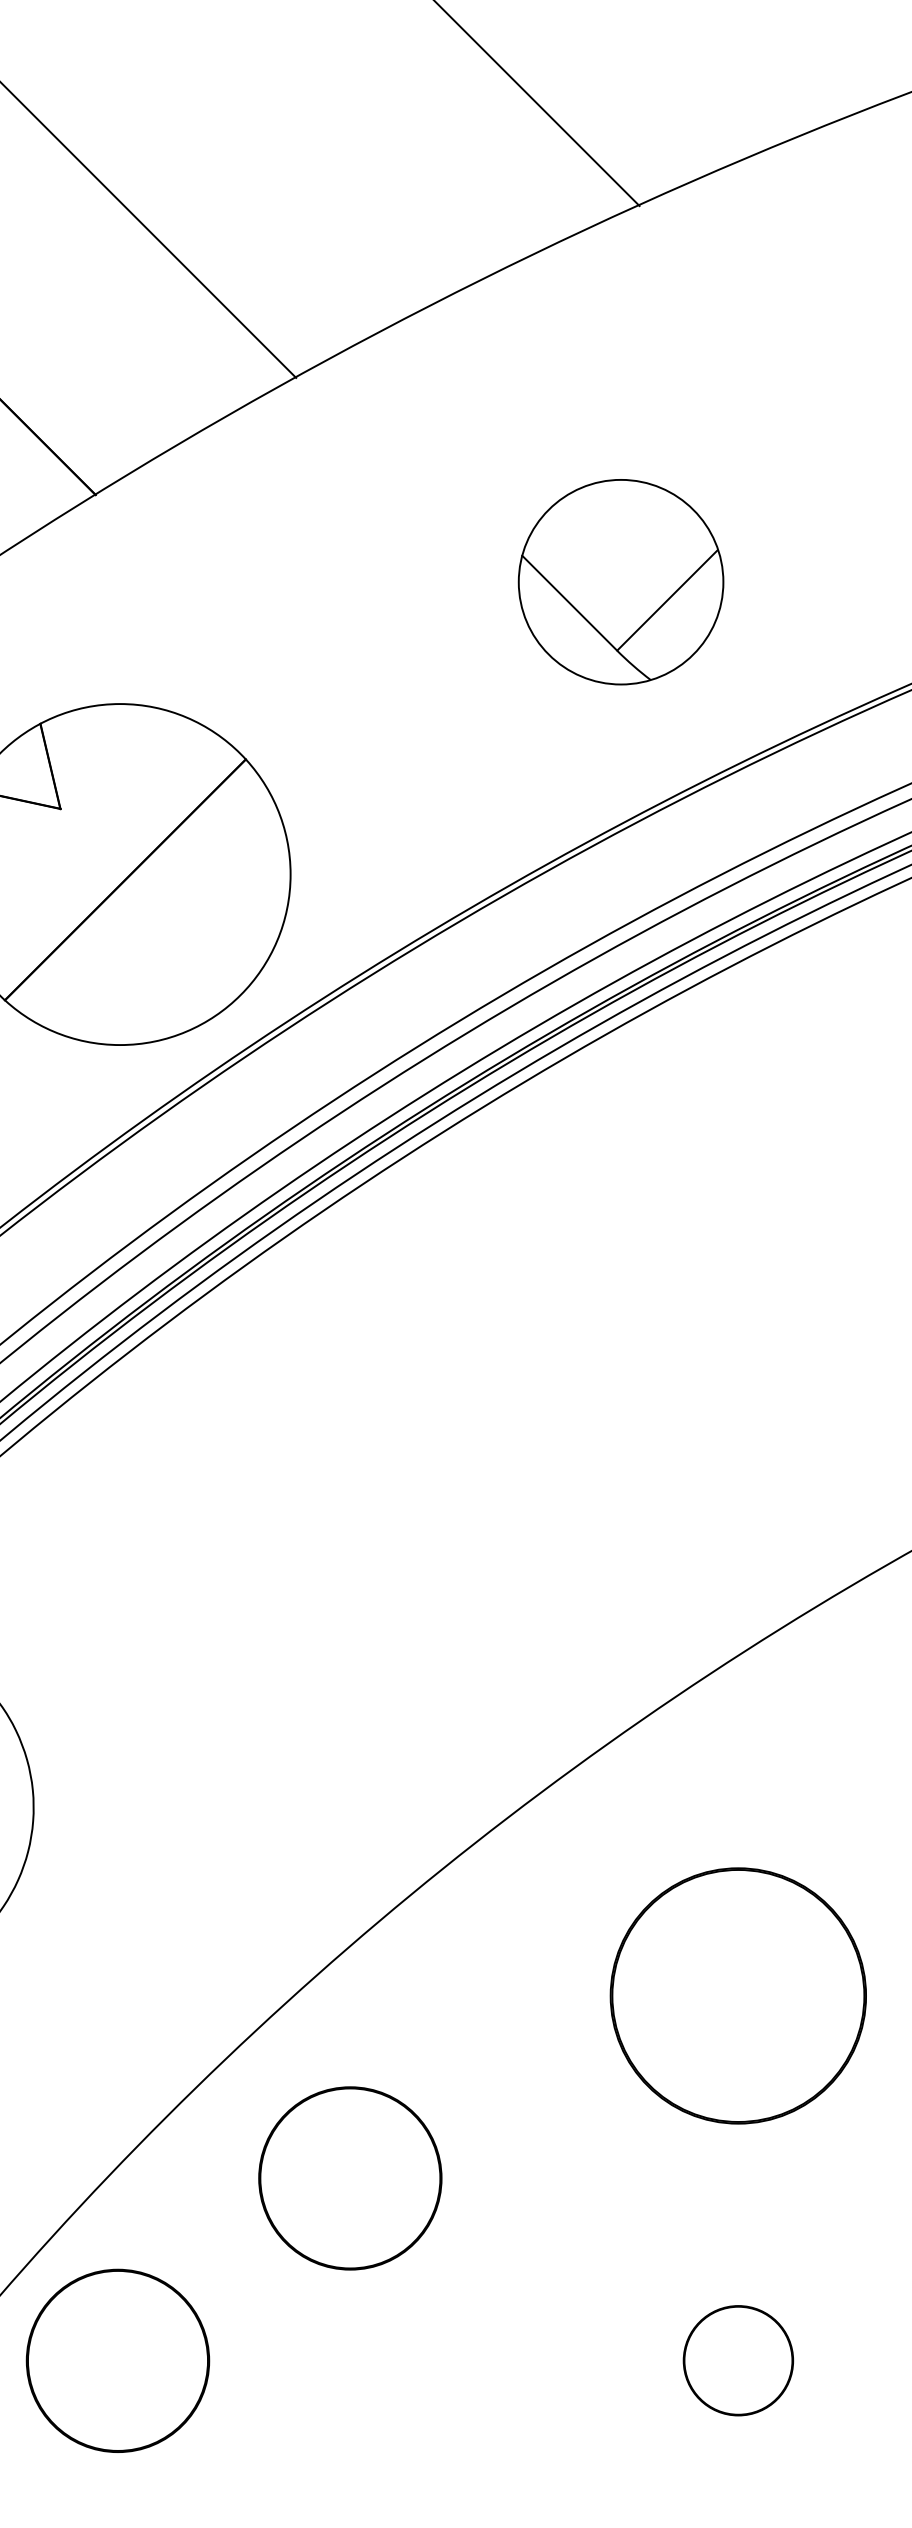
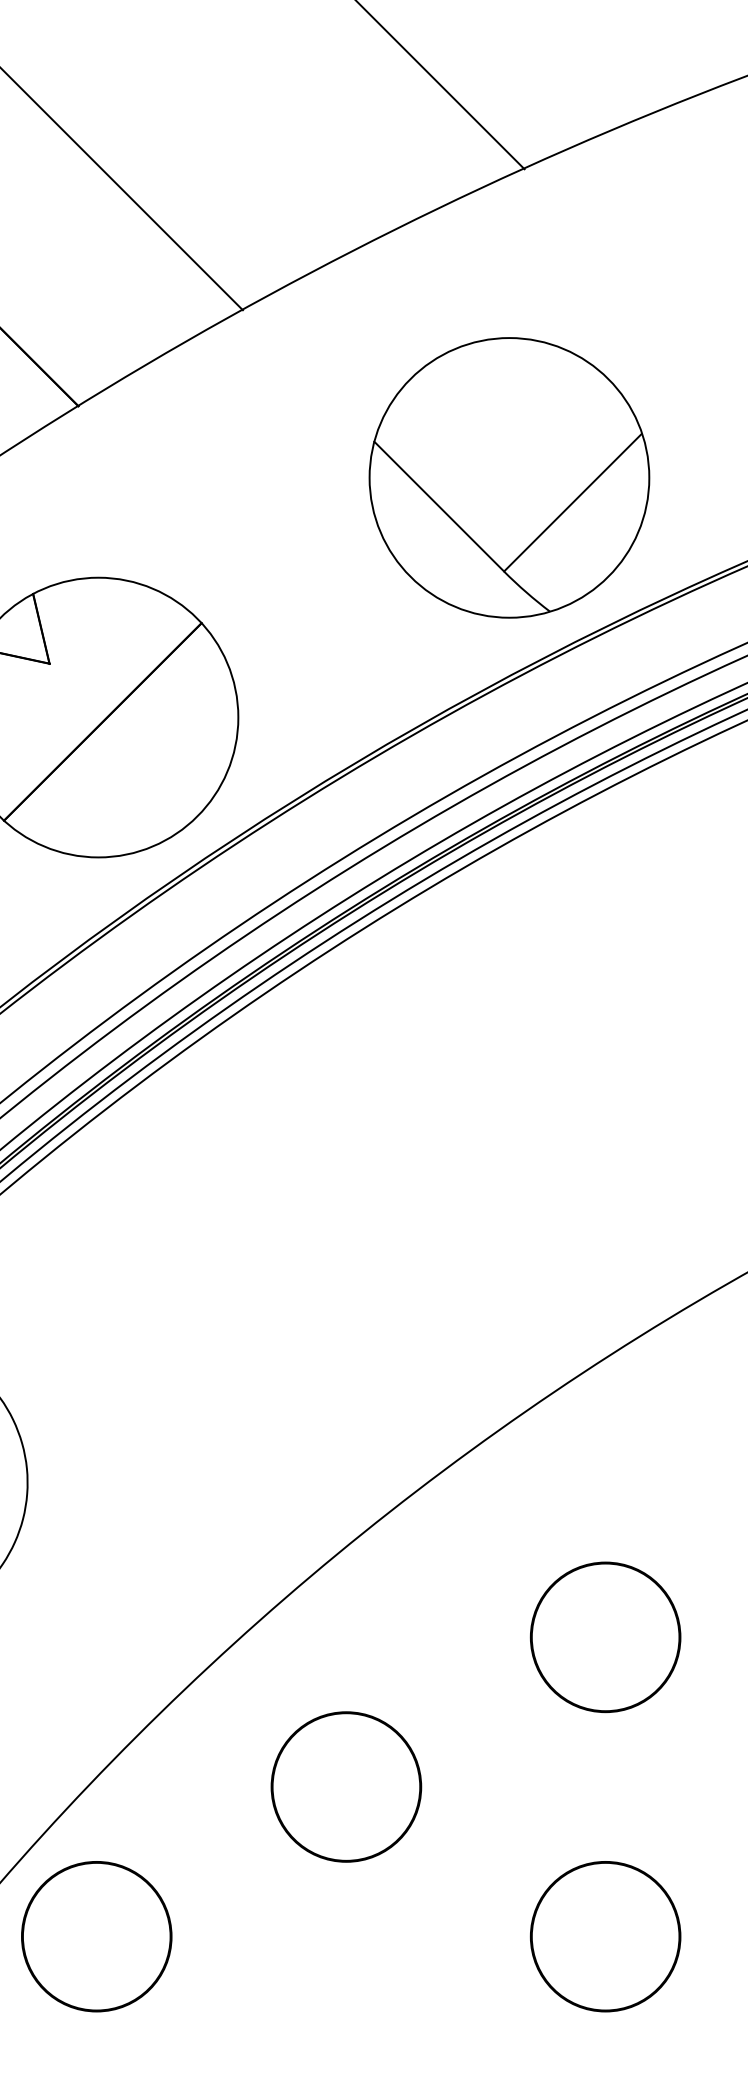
part: (620, 581) -> (508, 477), size x1.67
part: (738, 1995) -> (605, 1636), size x0.71
circle: (350, 2178) -> (346, 1787), moved
part: (738, 2360) -> (605, 1936), size x1.67

